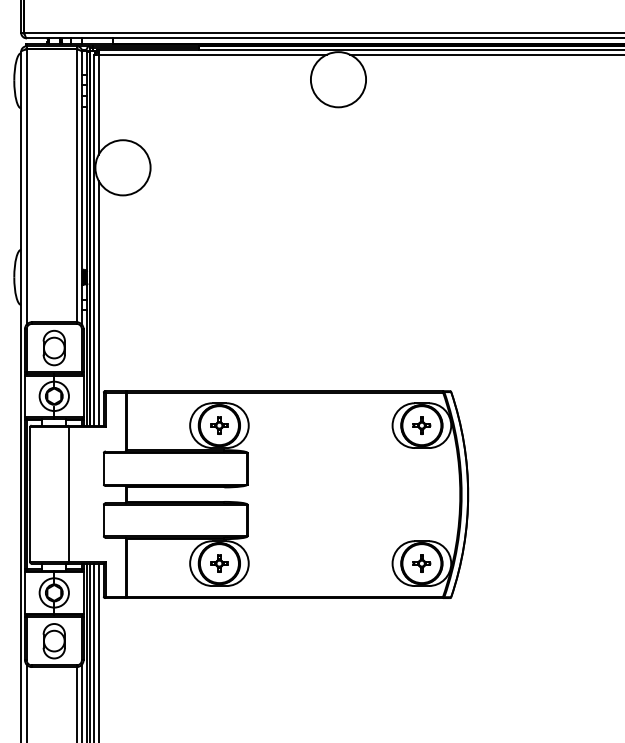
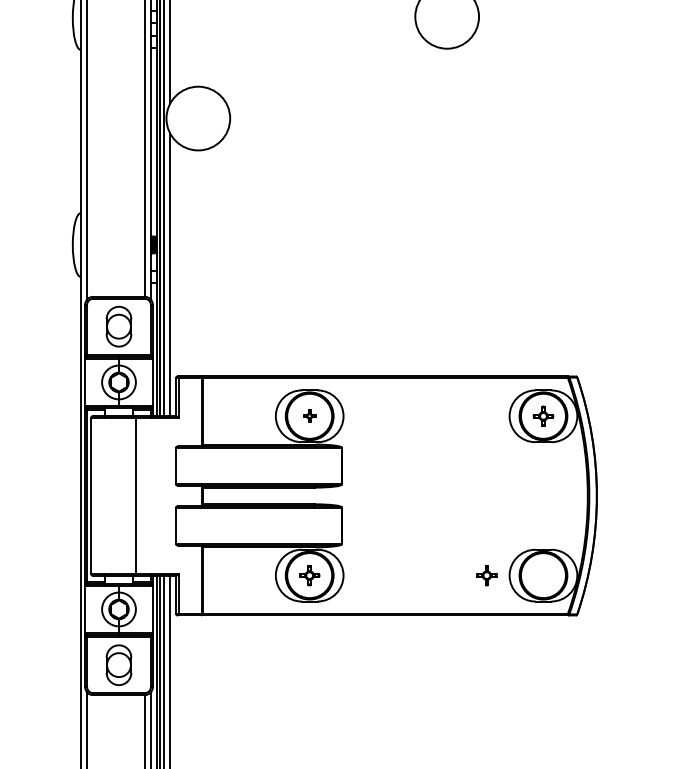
part: (219, 425) -> (309, 416), size x0.6
part: (421, 563) -> (486, 575), moved

